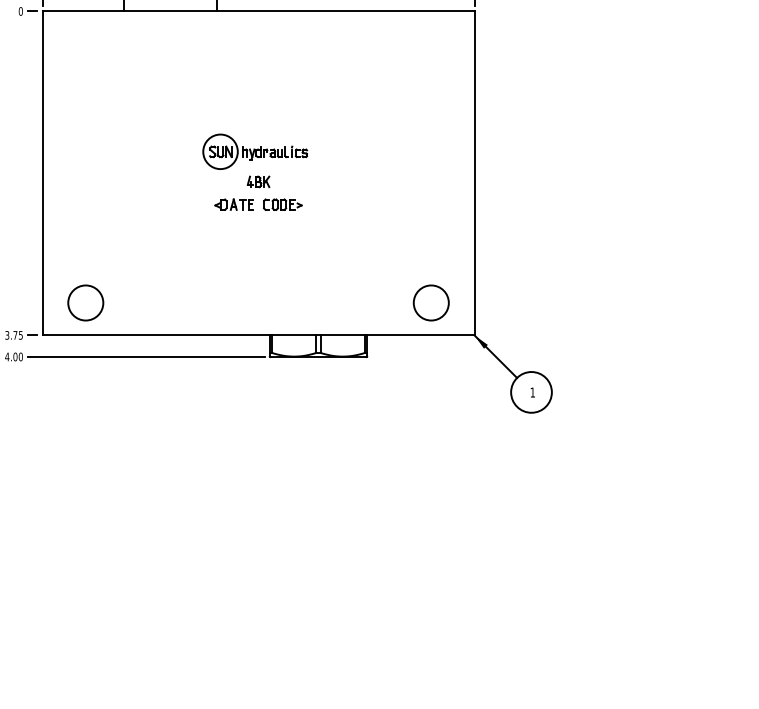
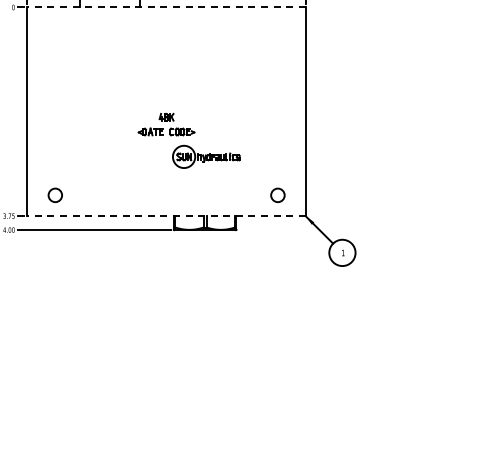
line: (258, 11) -> (166, 7), solid -> dashed
part: (255, 151) -> (206, 156), moved
circle: (86, 303) -> (55, 195), size x0.6
circle: (430, 303) -> (277, 195), size x0.6
line: (258, 335) -> (166, 216), solid -> dashed

